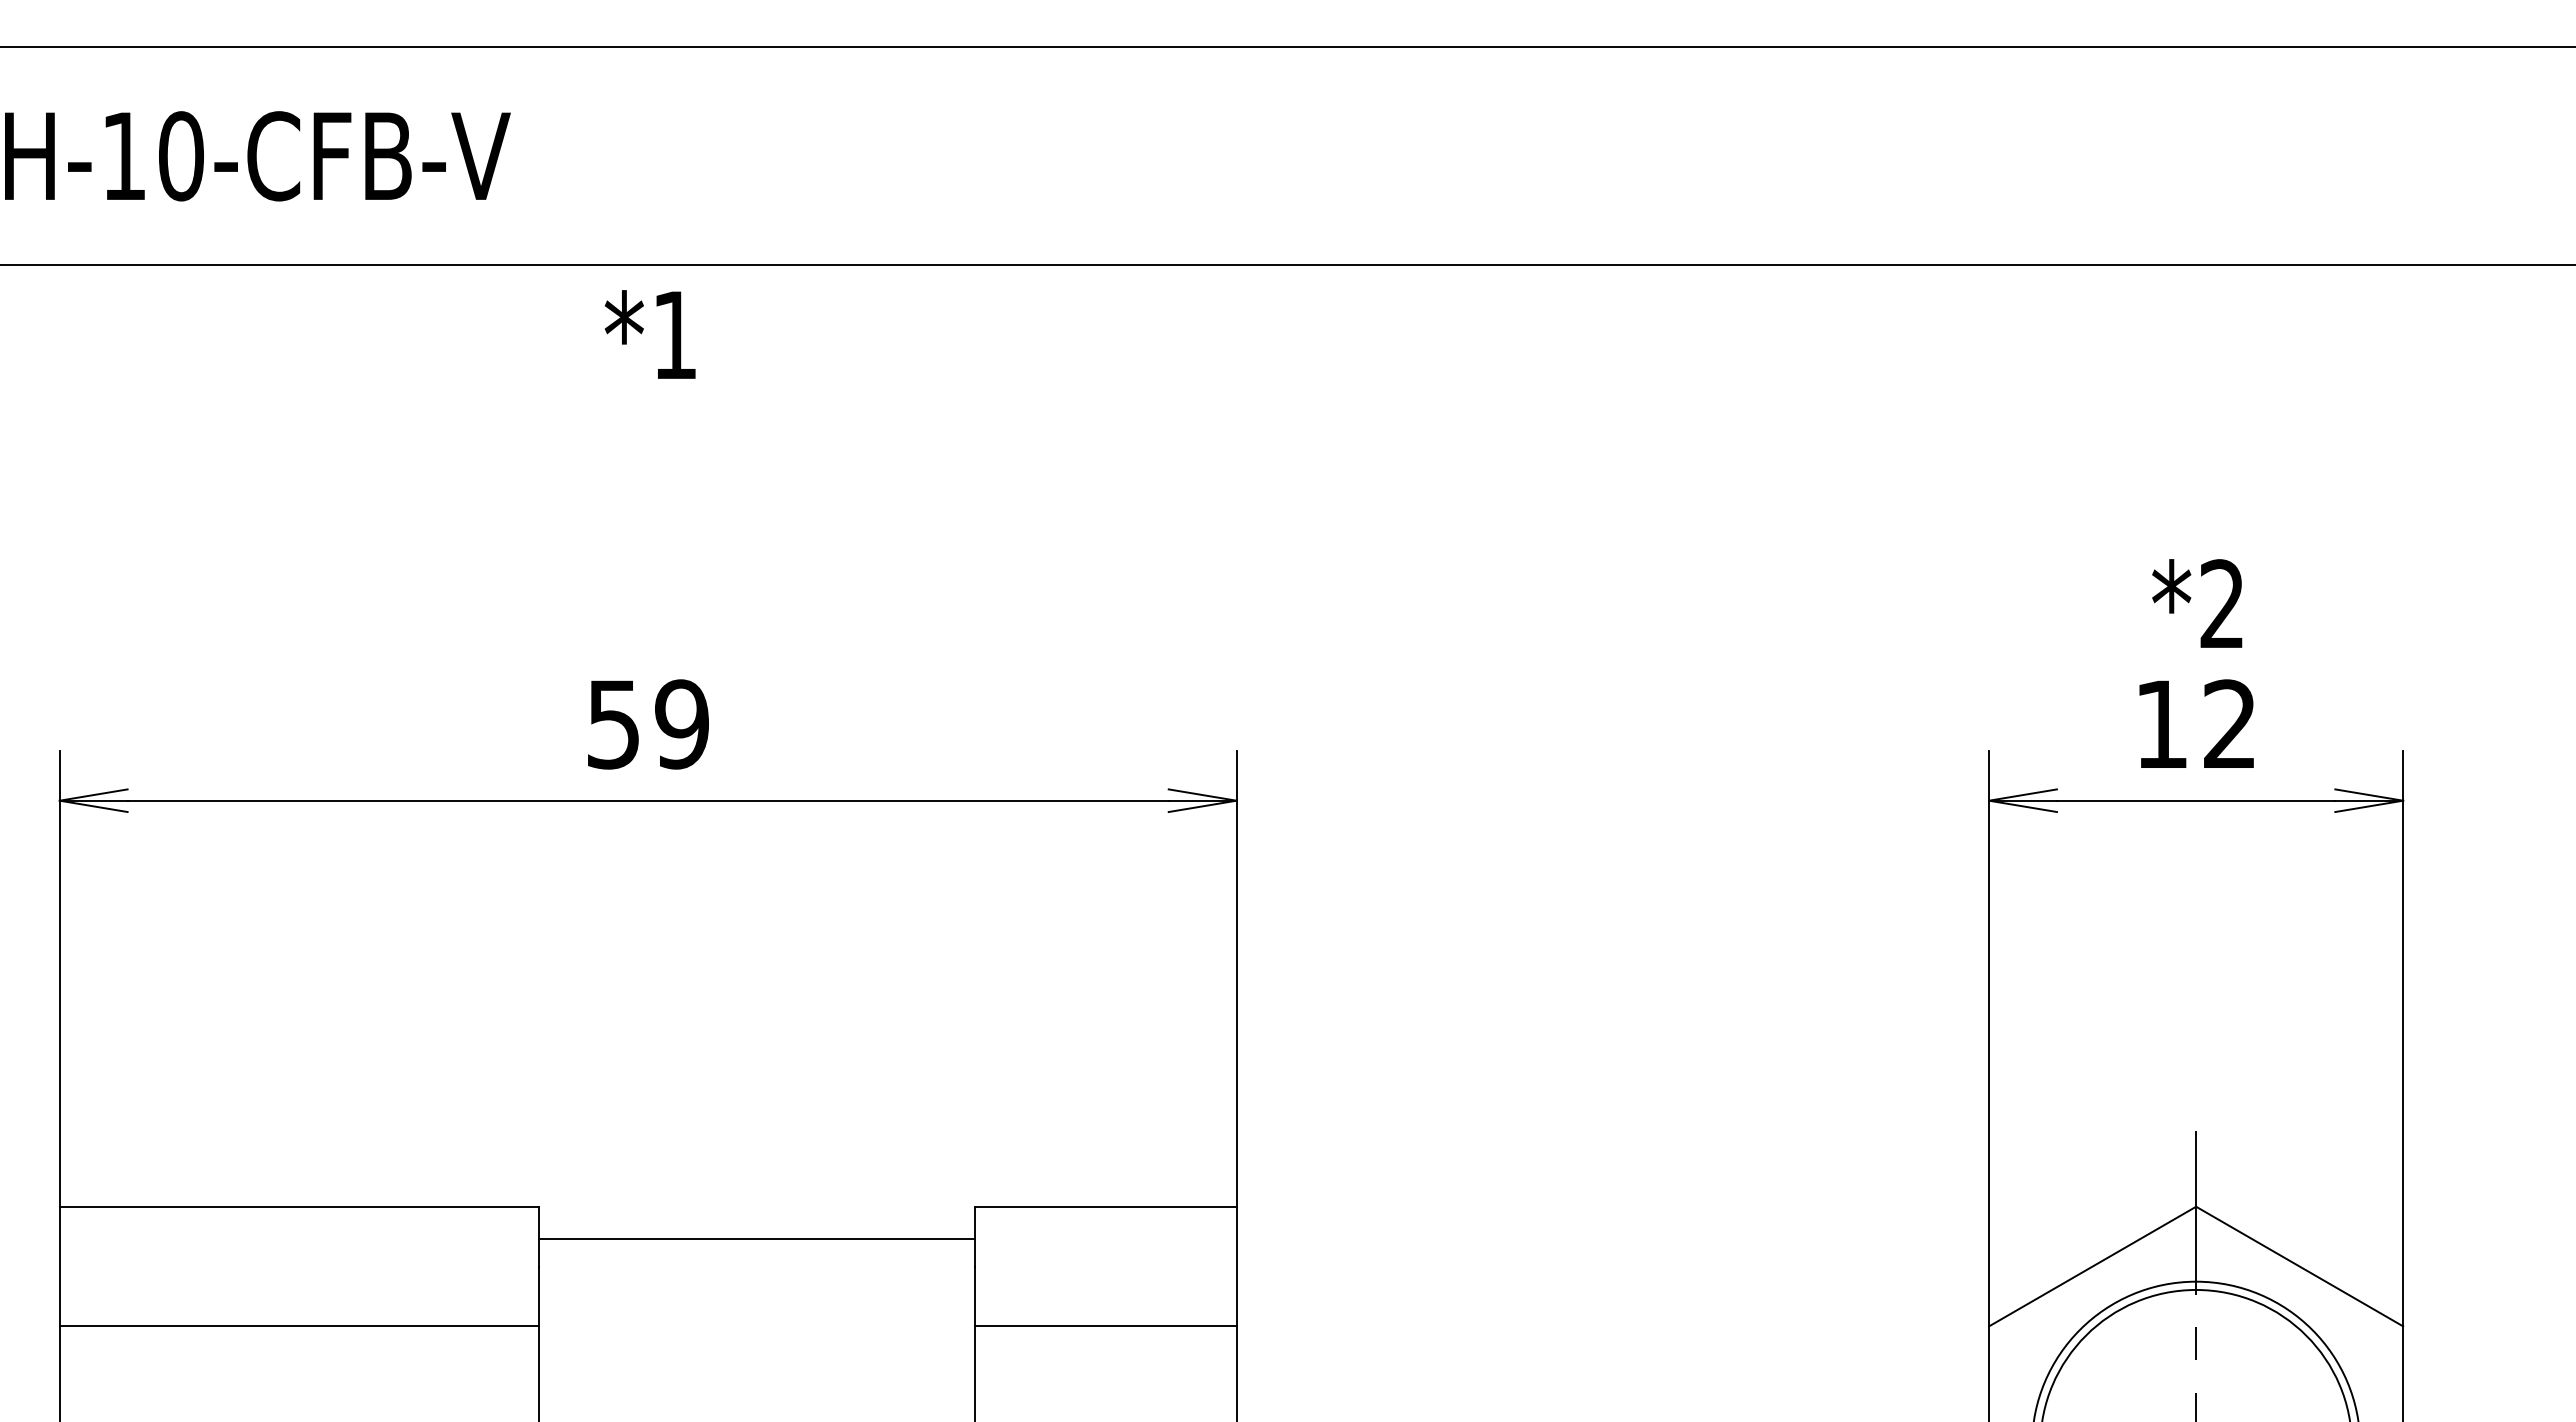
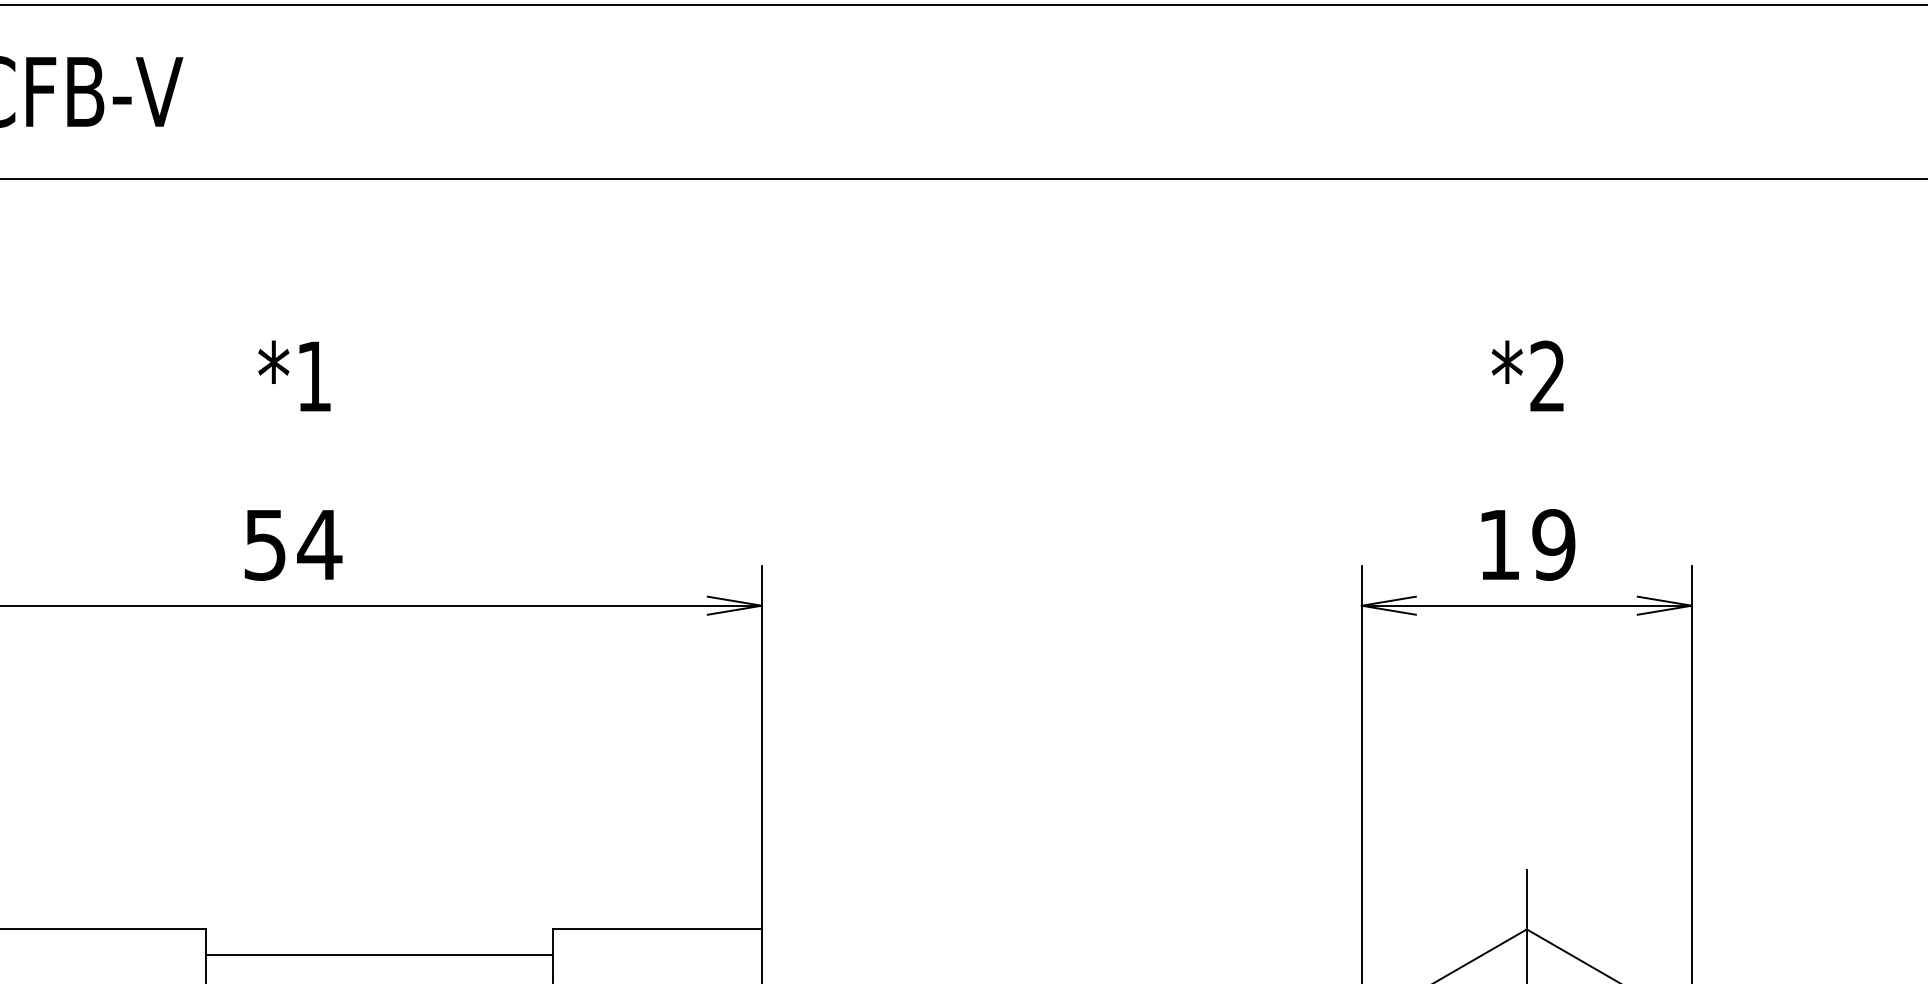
text: (649, 334) -> (293, 375), moved
text: (2197, 603) -> (1527, 375), moved
text: (681, 724) -> (319, 544), 59 -> 54
text: (2229, 724) -> (1553, 544), 12 -> 19

